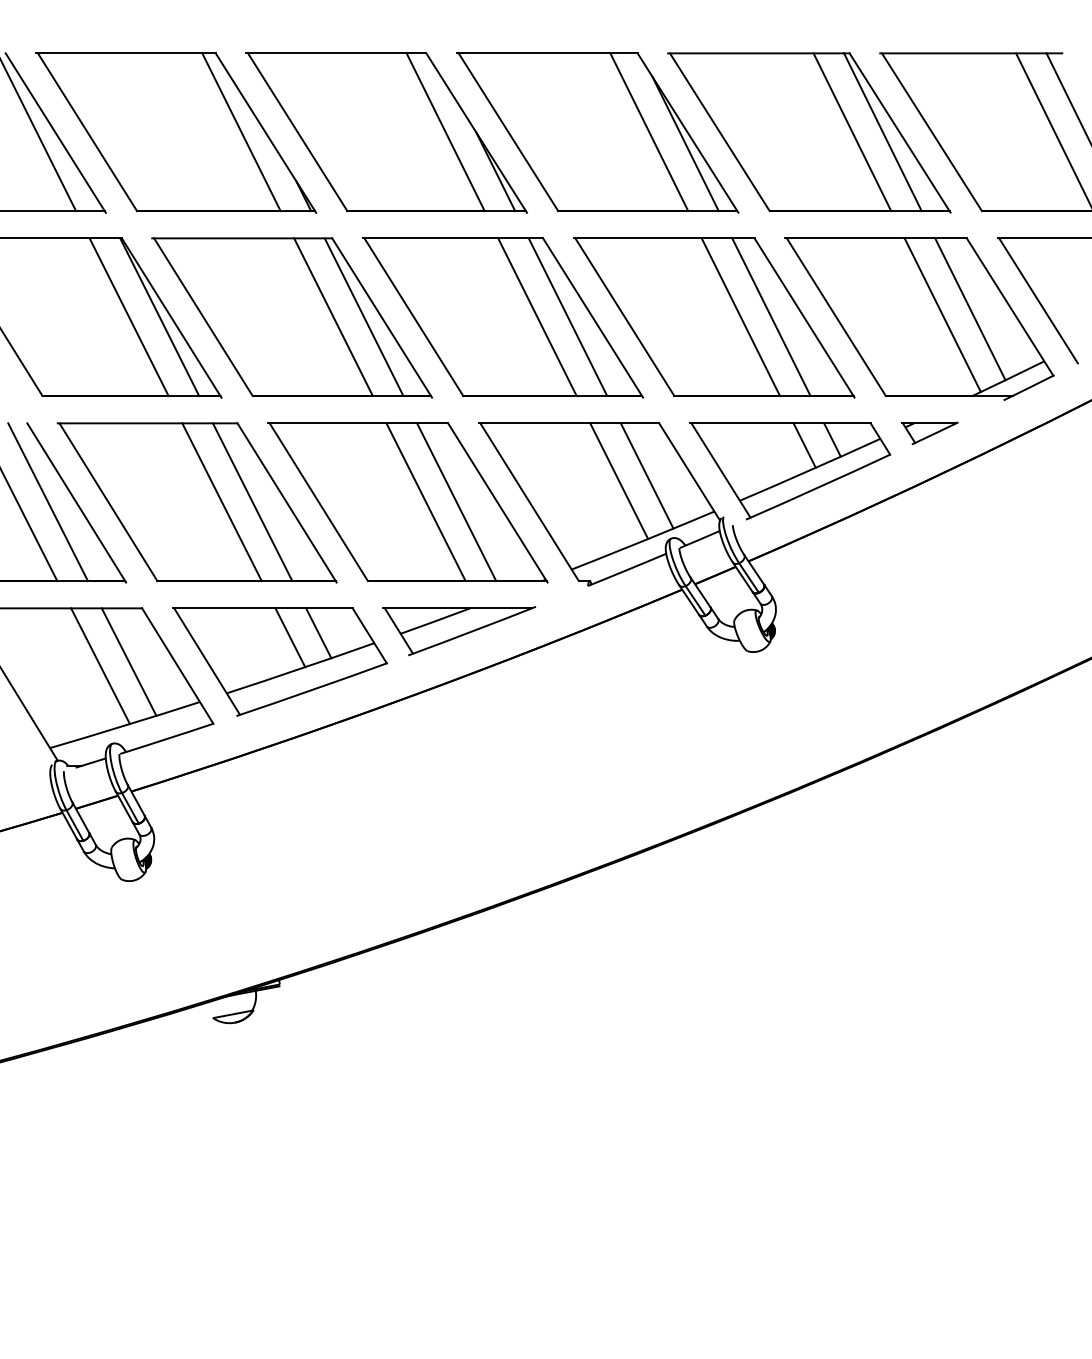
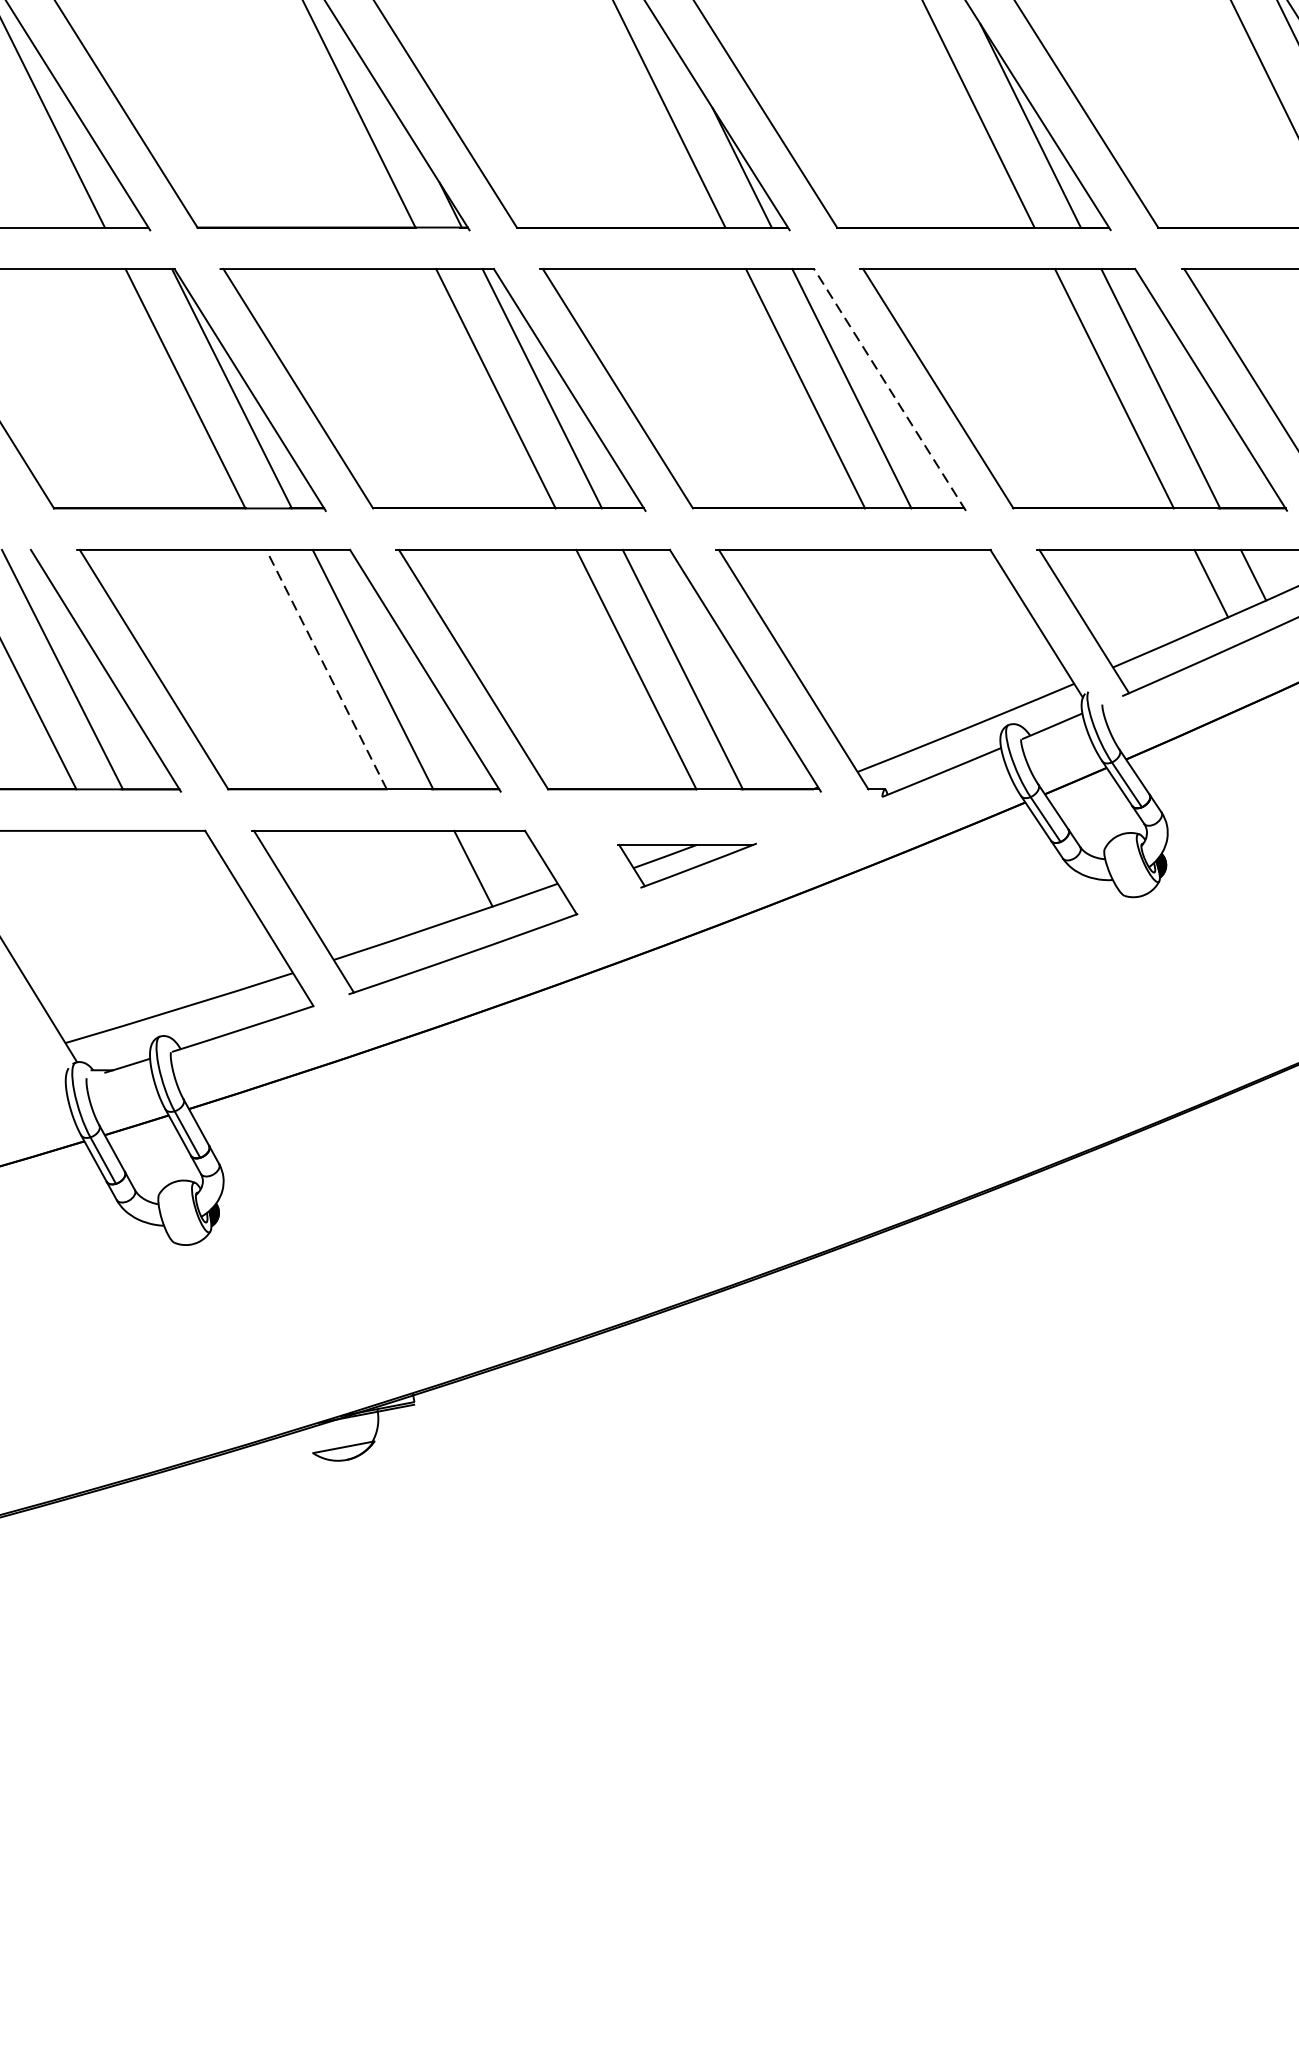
line: (592, 317) -> (889, 389), solid -> dashed
line: (646, 475) -> (971, 629), removed
line: (619, 481) -> (930, 638), removed
line: (221, 501) -> (325, 668), solid -> dashed
part: (459, 631) -> (687, 866), size x0.6
line: (290, 637) -> (430, 875), removed
line: (128, 661) -> (184, 911), removed
line: (100, 666) -> (142, 919), removed

